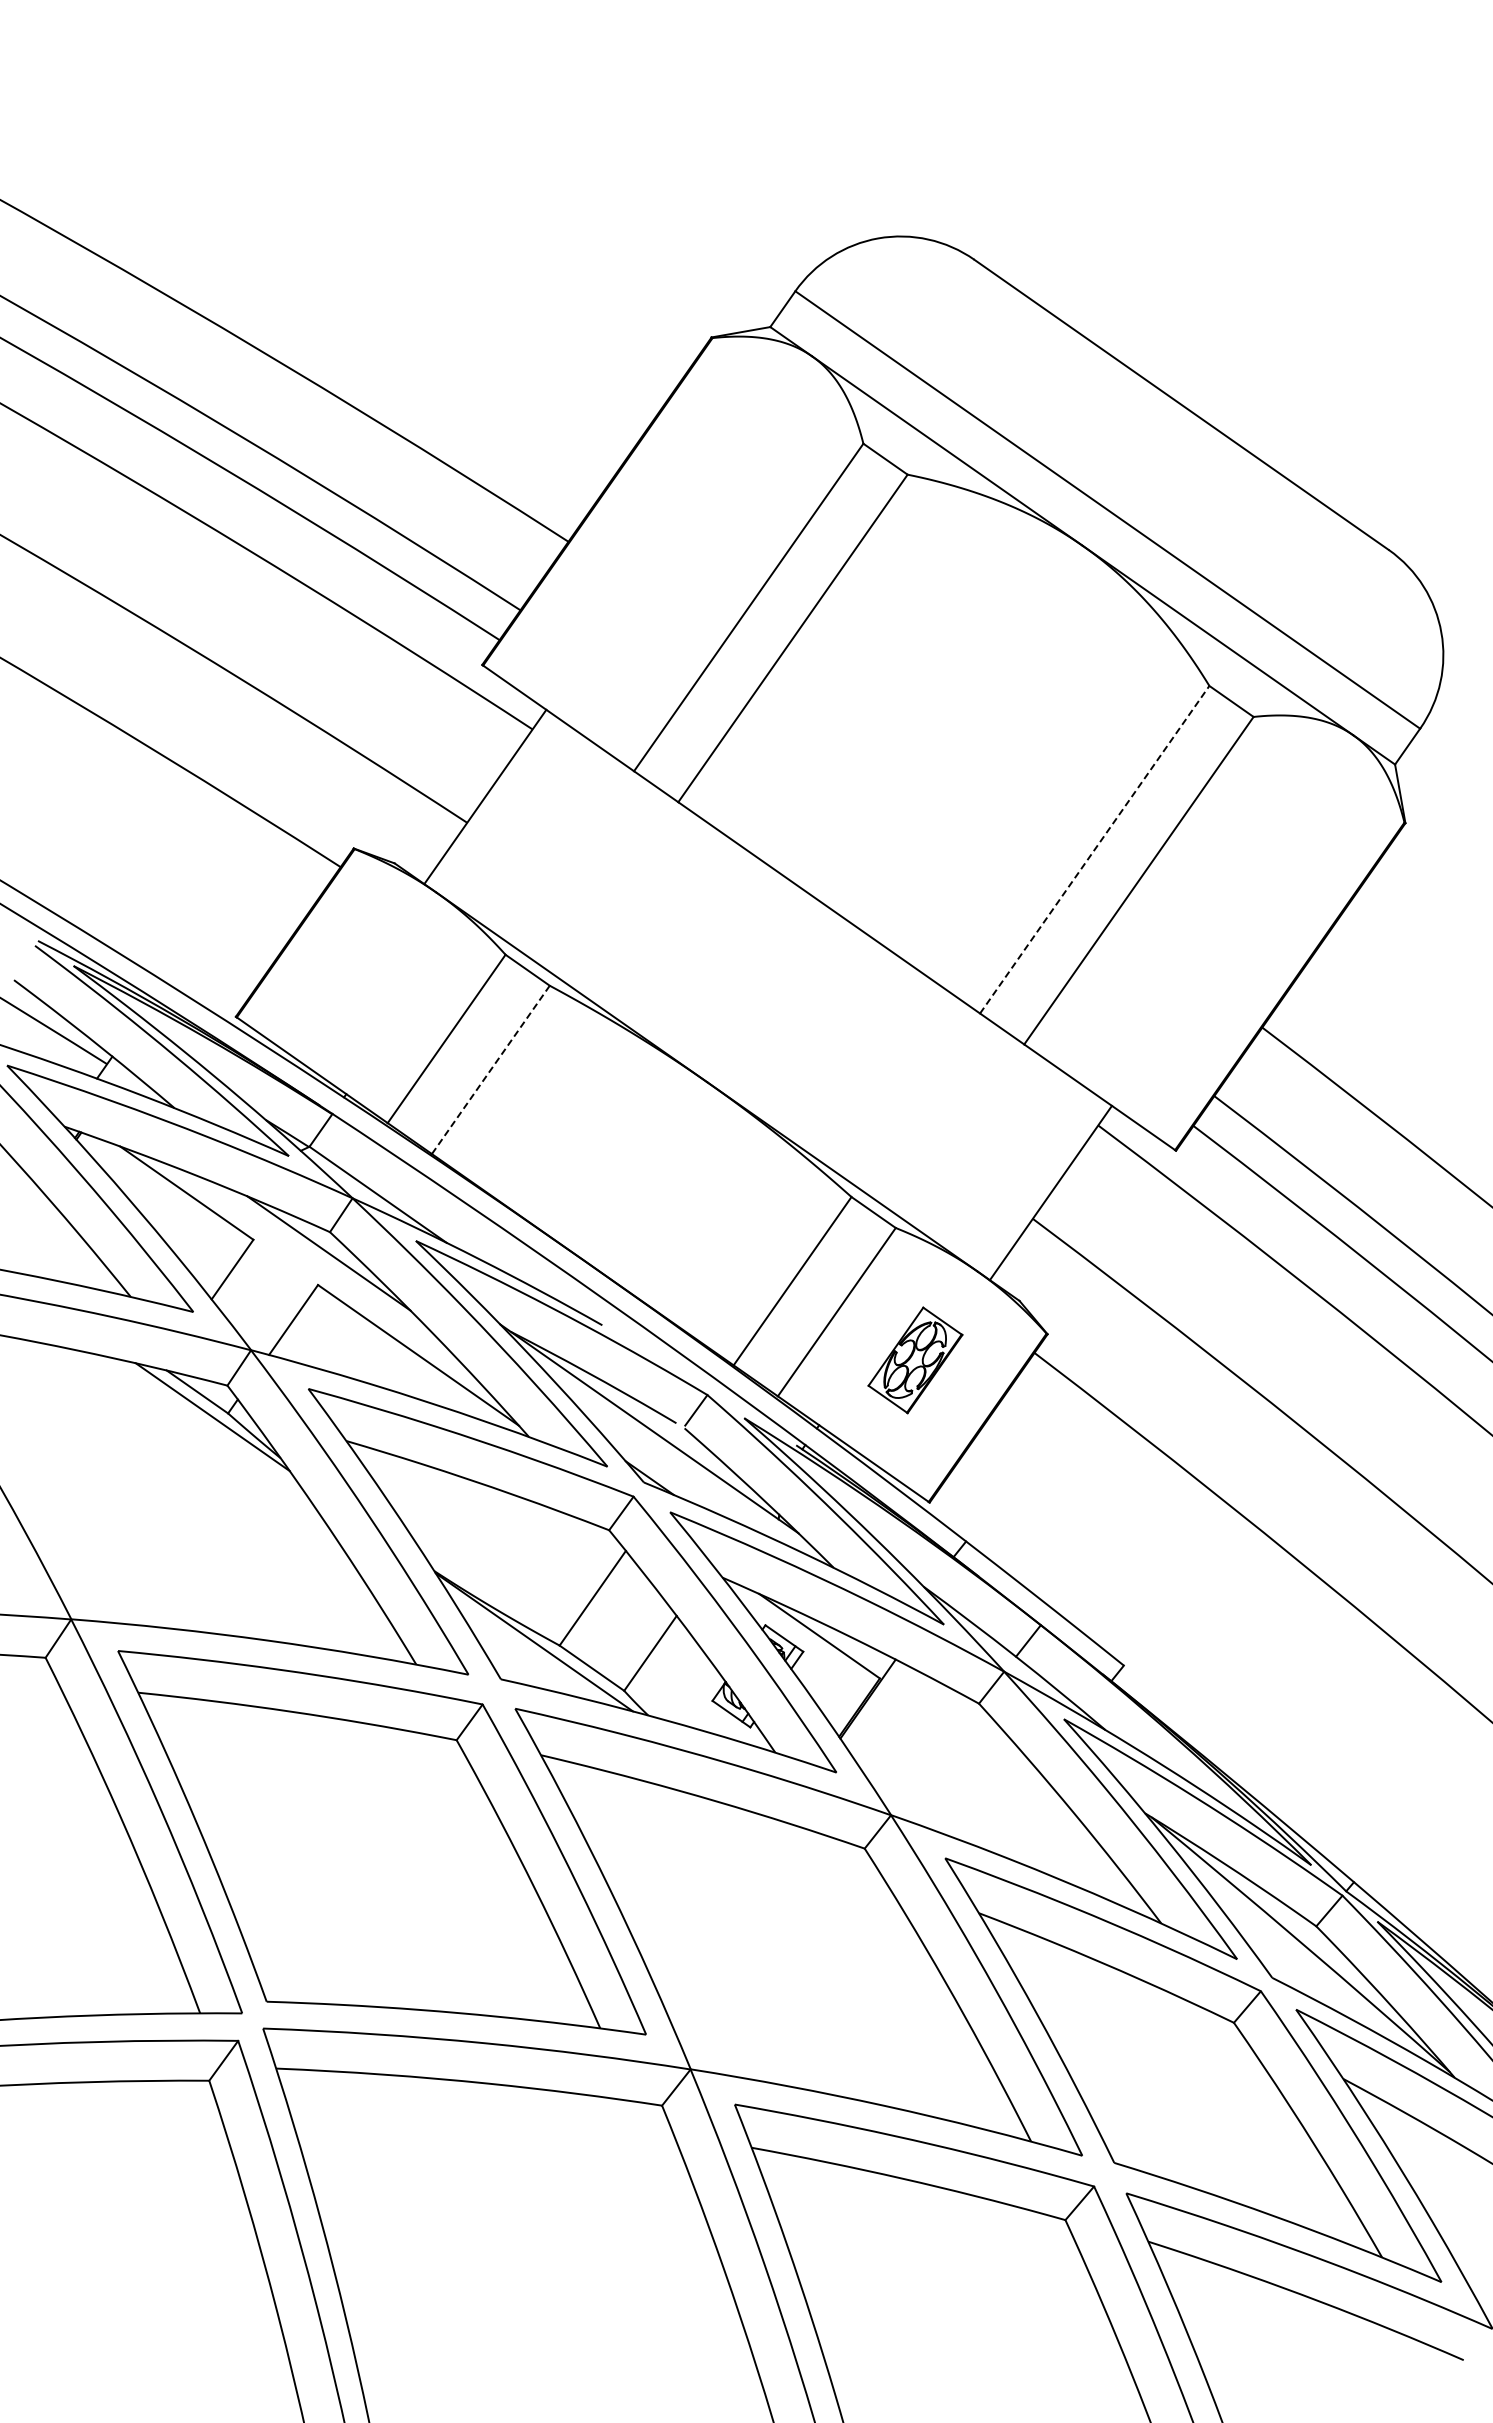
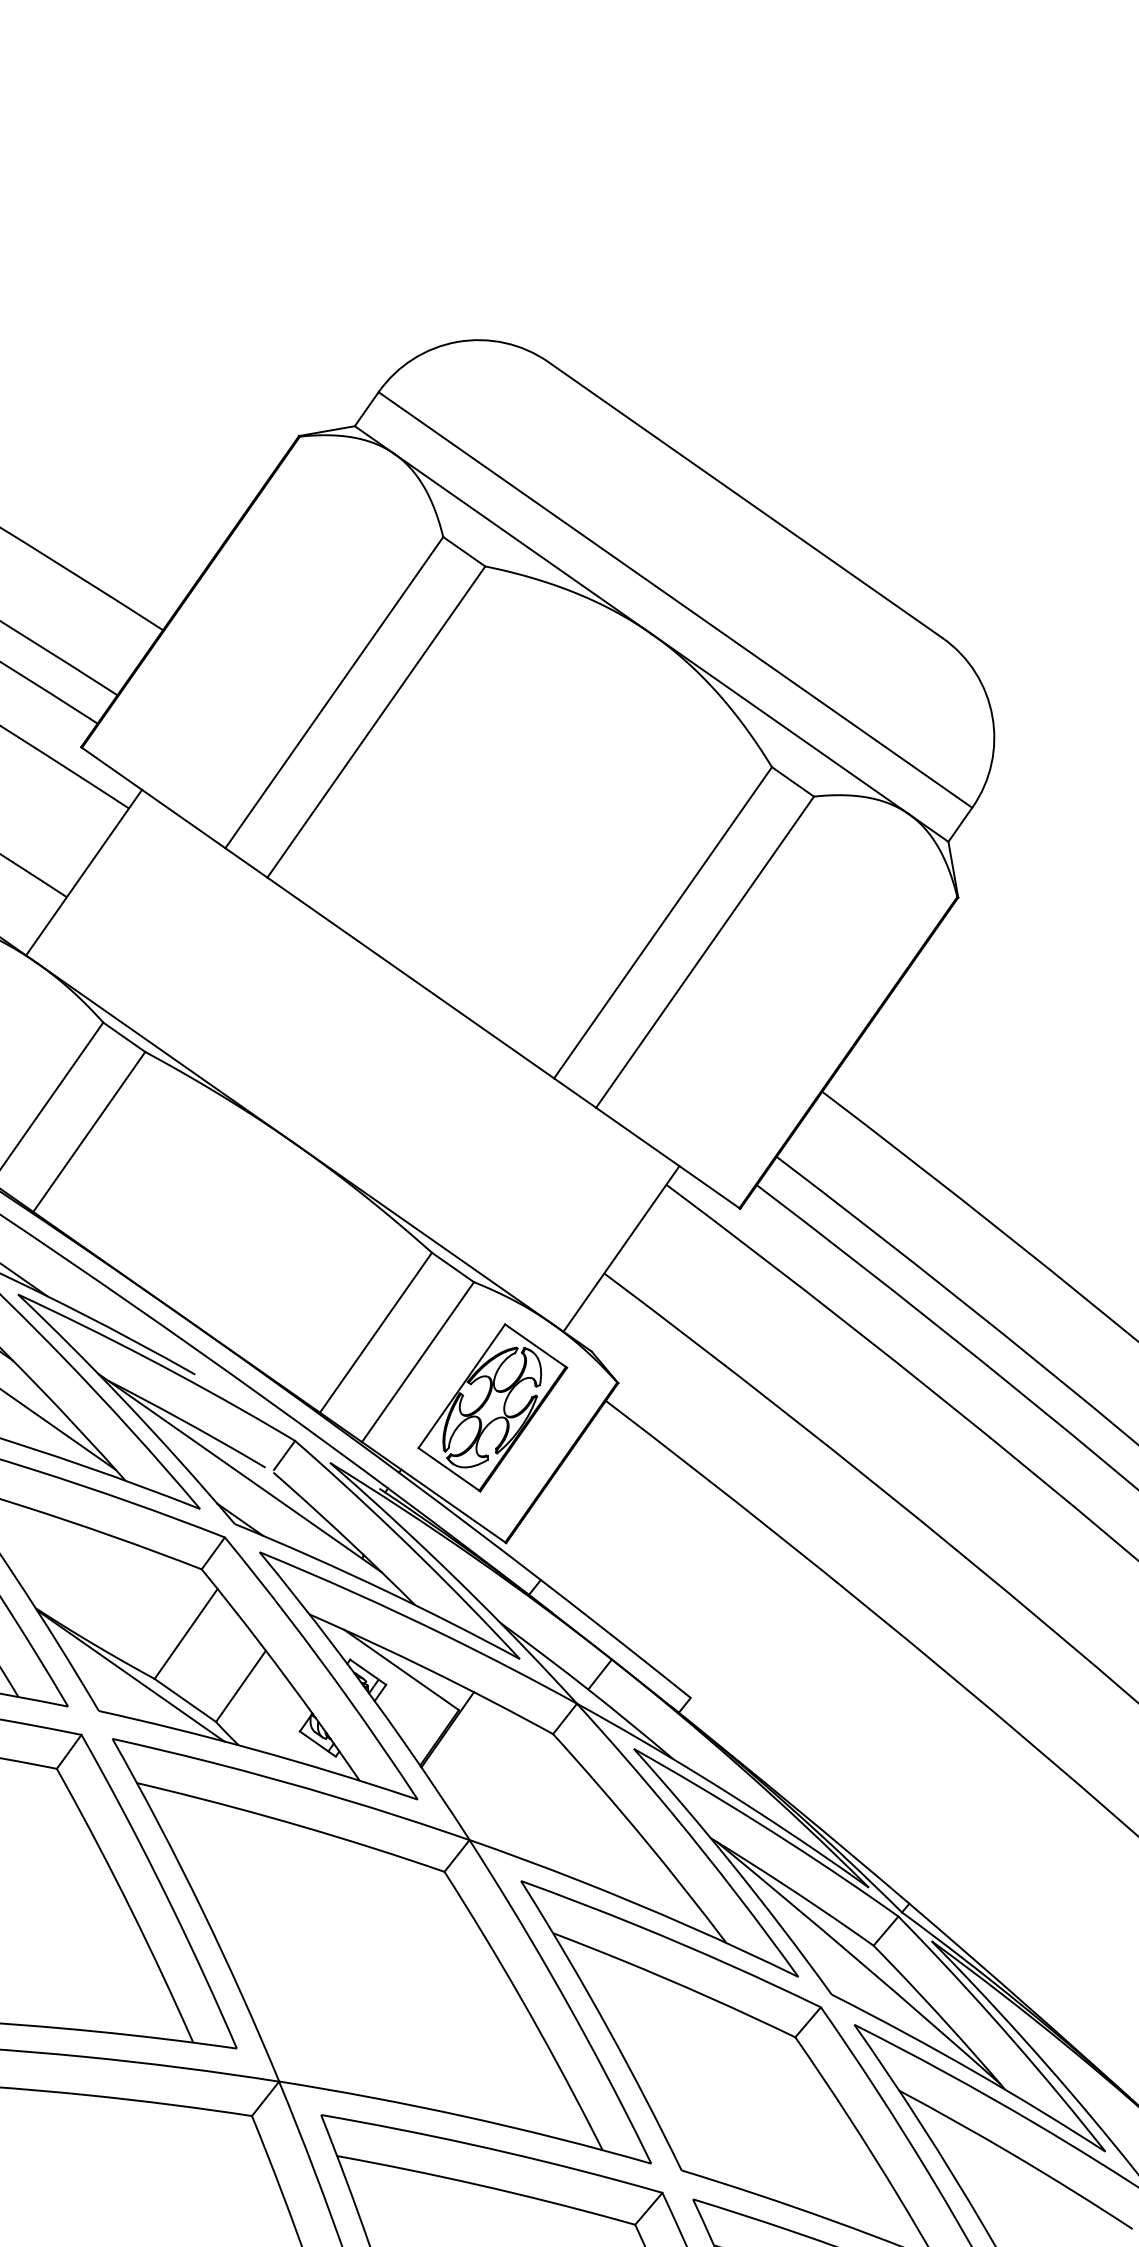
line: (1094, 849) -> (662, 922), dashed -> solid
line: (490, 1069) -> (88, 1131), dashed -> solid
part: (915, 1360) -> (492, 1408), size x1.67

